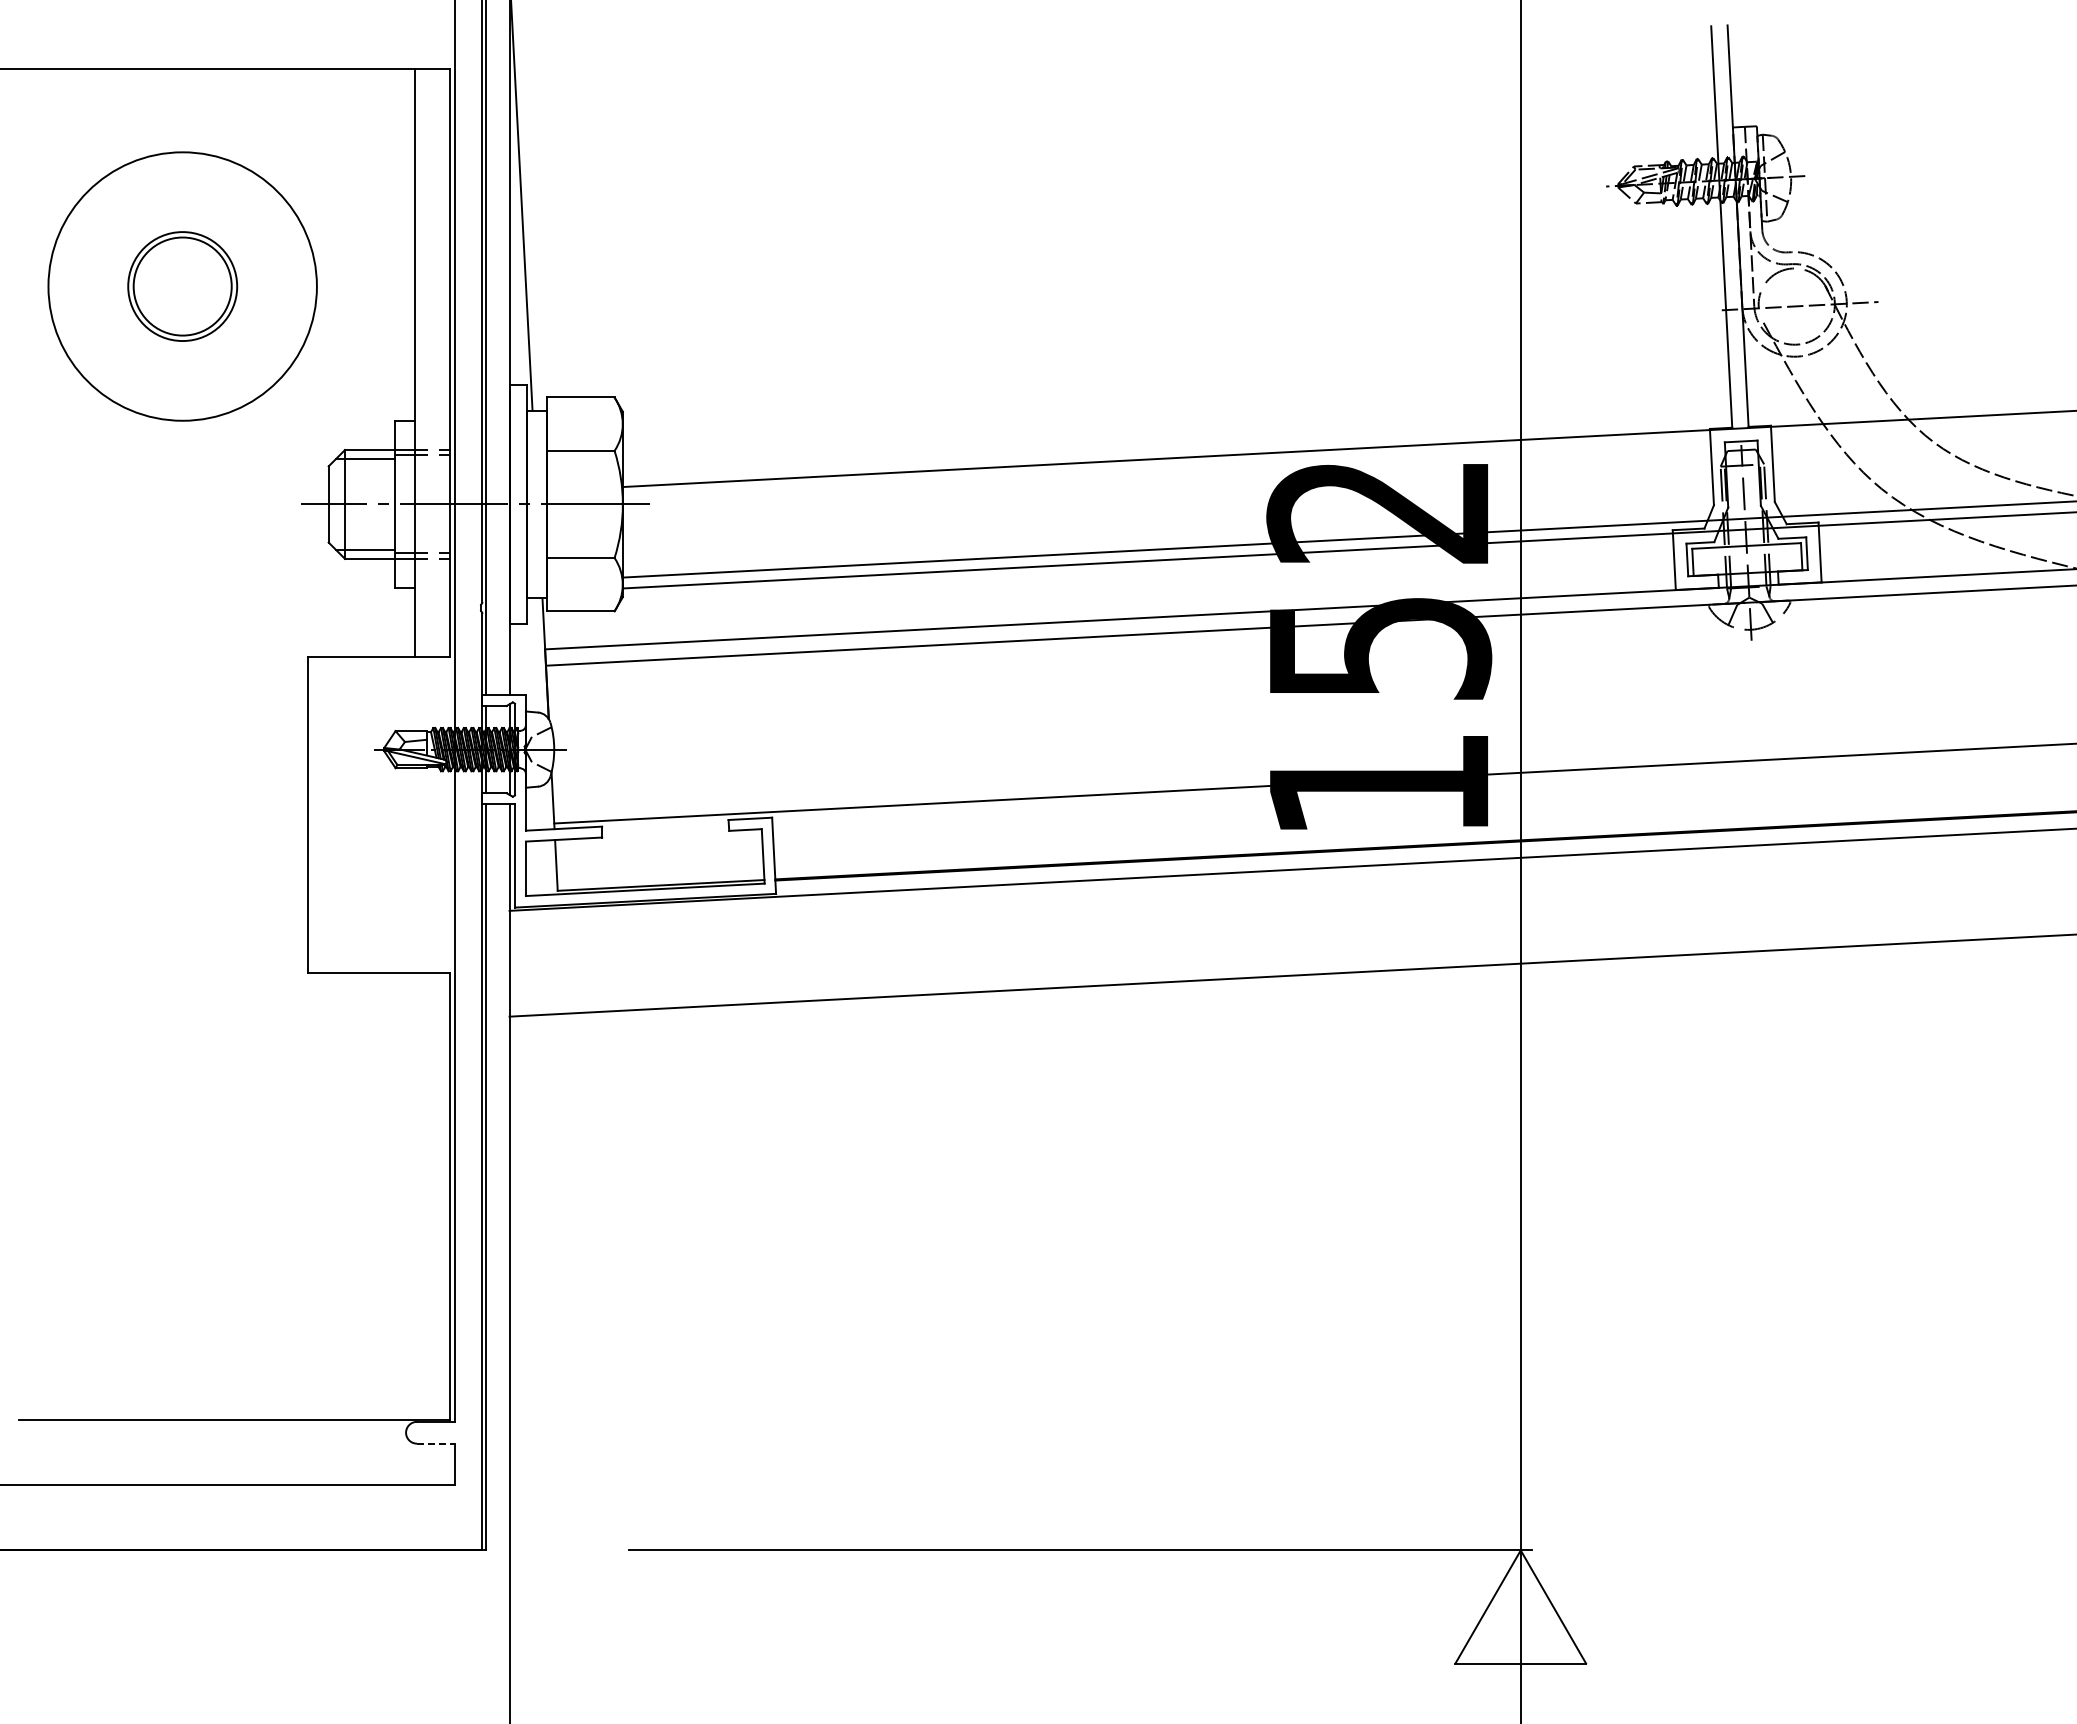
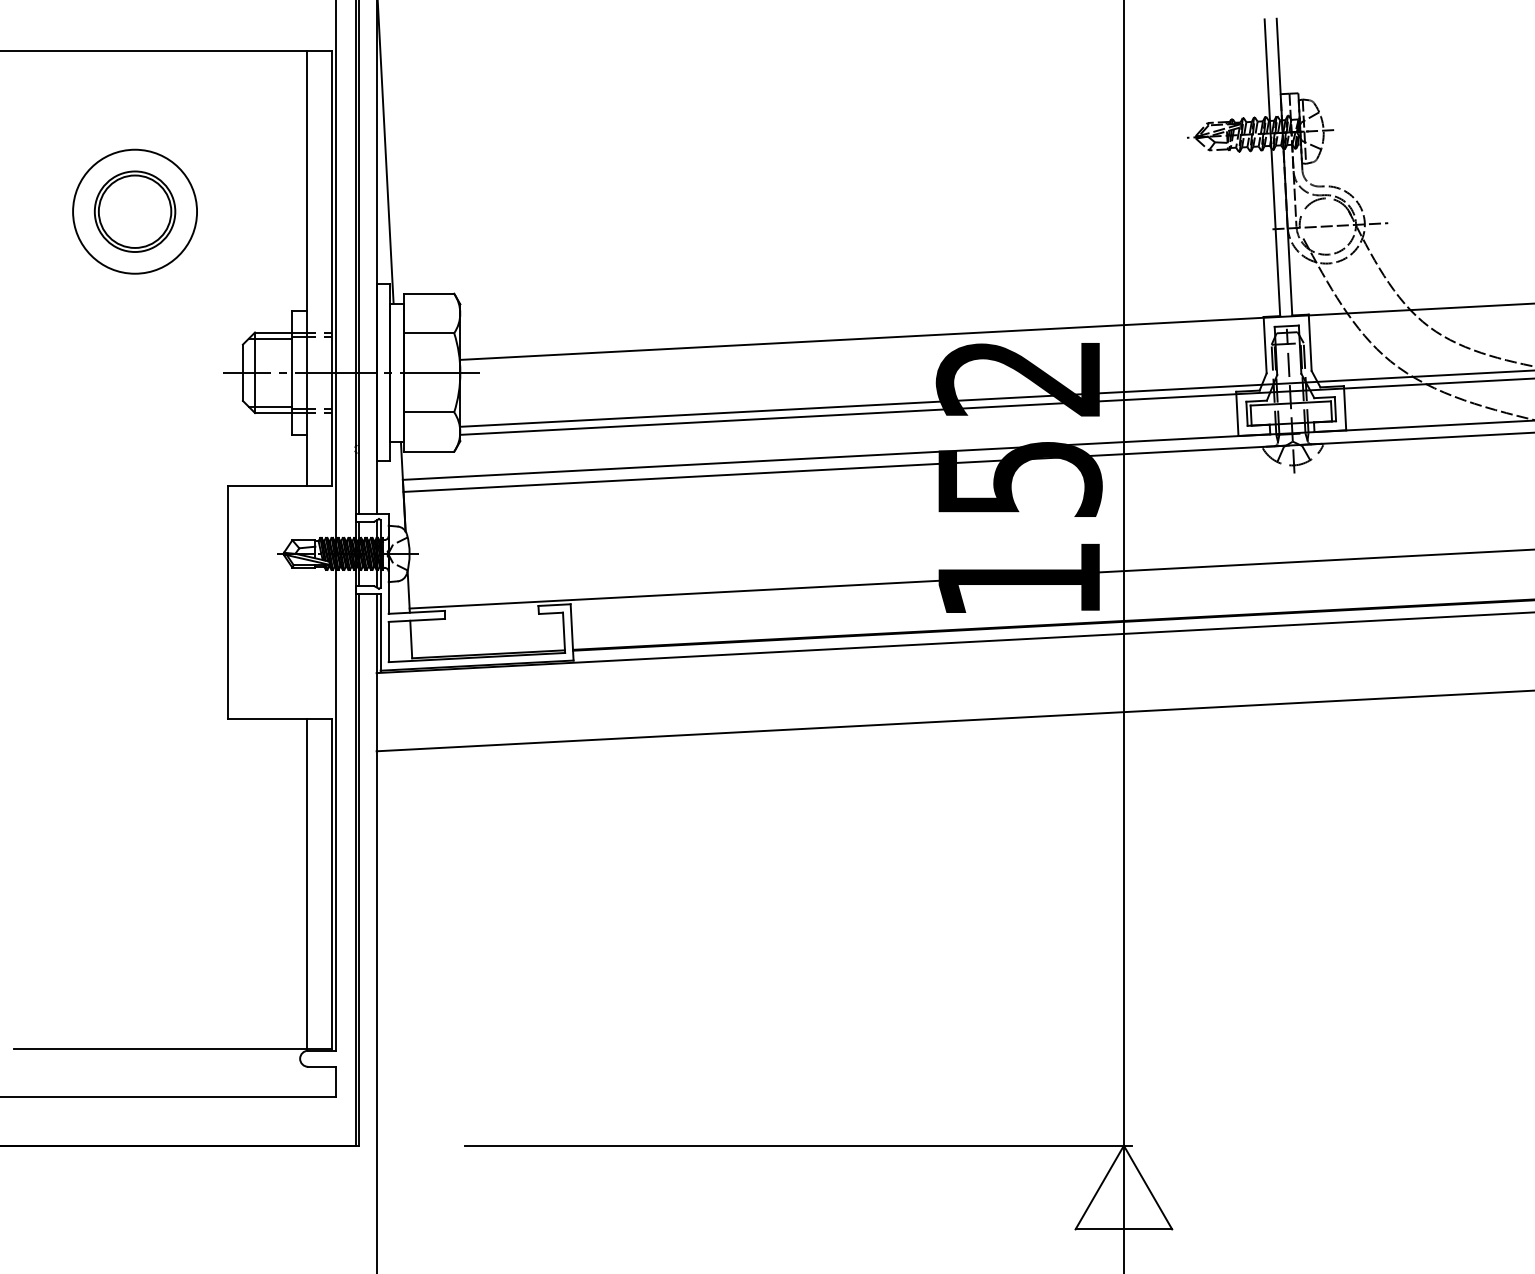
circle: (182, 286) -> (134, 211), size x0.62
line: (414, 1195) -> (306, 883), added
line: (436, 1443) -> (322, 1066), dashed -> solid

